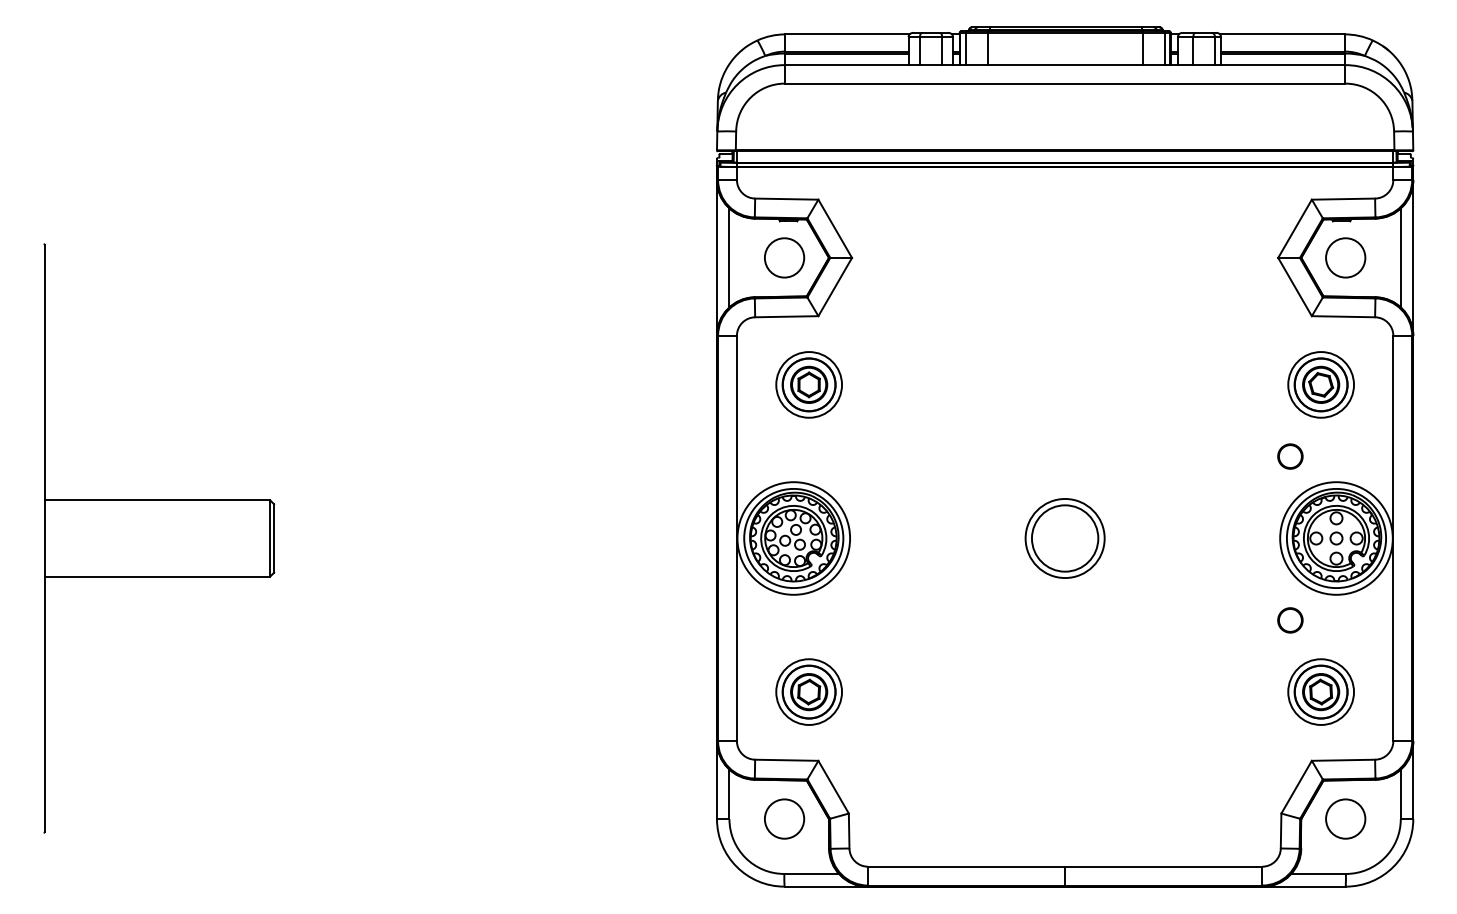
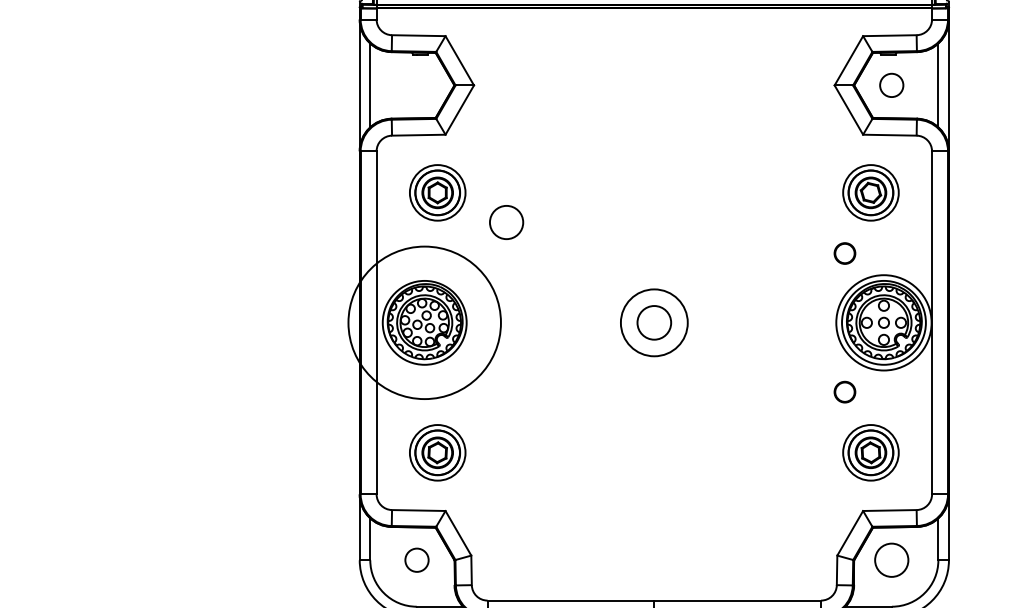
circle: (784, 257) -> (506, 222), moved
circle: (1345, 257) -> (891, 85), size x0.7
circle: (793, 538) -> (424, 322), size x1.6
circle: (1064, 538) -> (653, 322), size x0.6
circle: (784, 818) -> (416, 559), size x0.7

